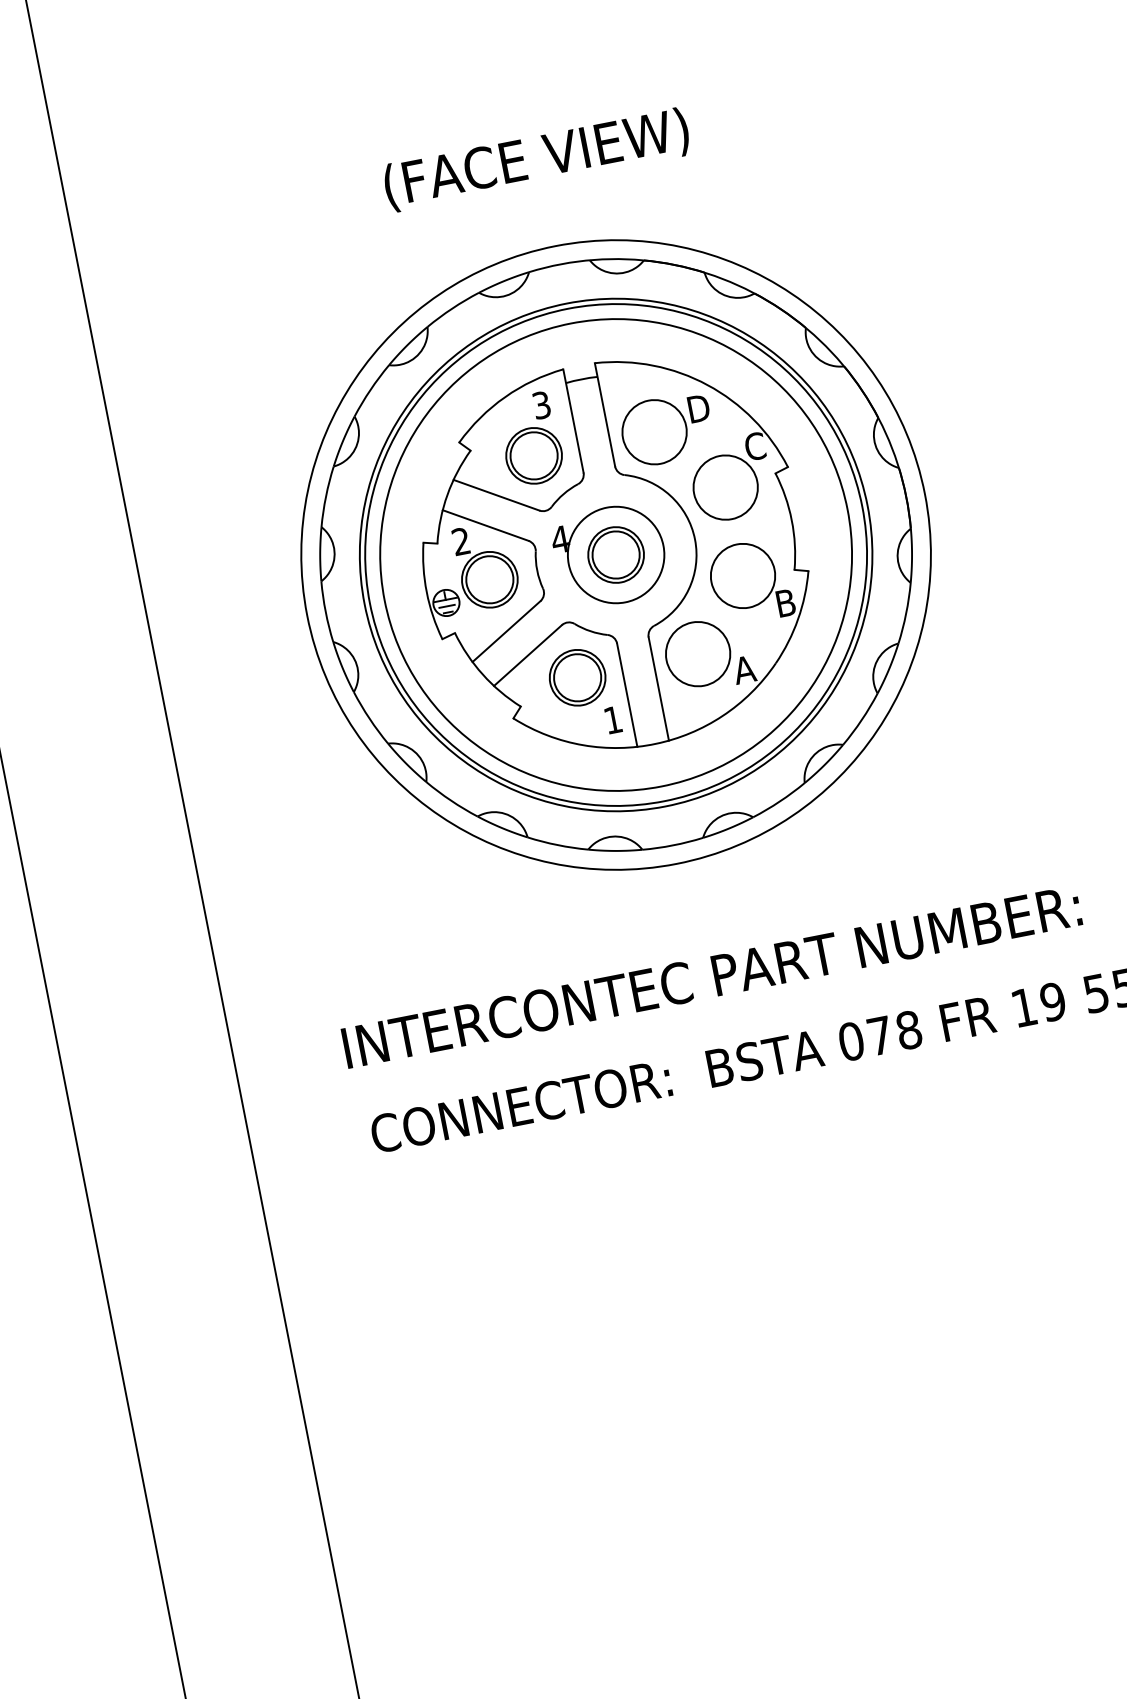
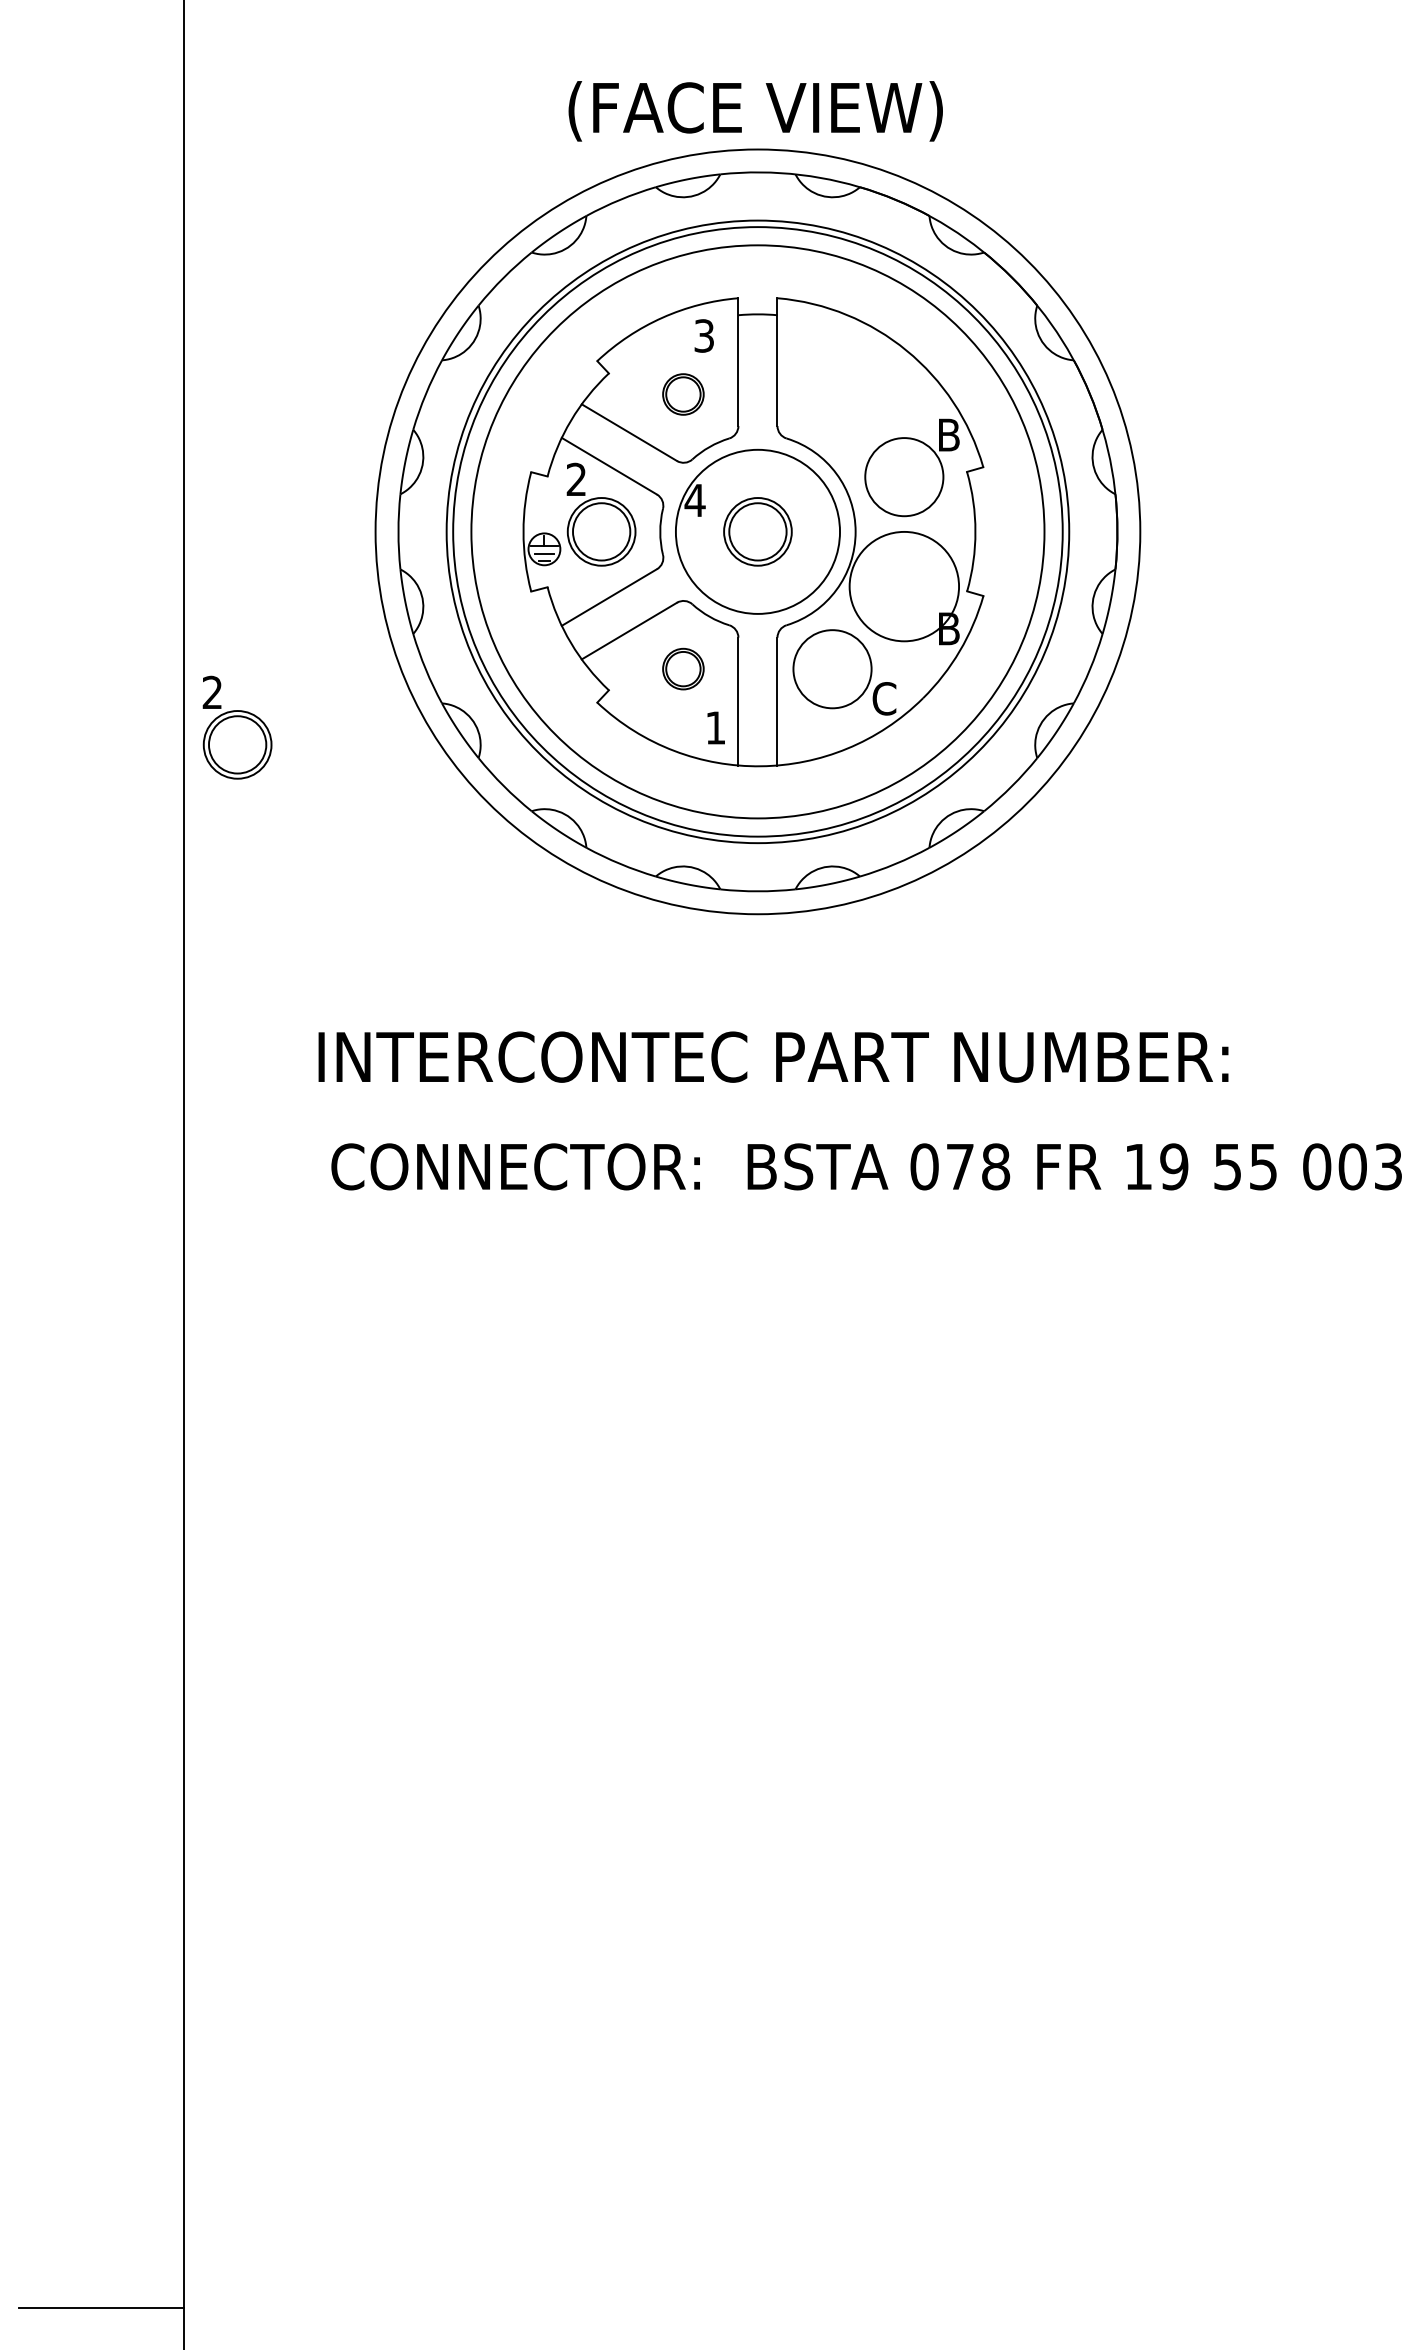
text: (536, 160) -> (755, 111), moved
part: (666, 429) -> (847, 394), removed
text: (754, 446) -> (948, 434), C -> B
part: (534, 455) -> (683, 394), size x0.6
circle: (615, 554) -> (757, 531), size x1.4
circle: (743, 575) -> (904, 586), size x1.4
text: (744, 669) -> (884, 698), A -> C
part: (577, 677) -> (683, 668), size x0.6
part: (226, 795) -> (237, 727), added

